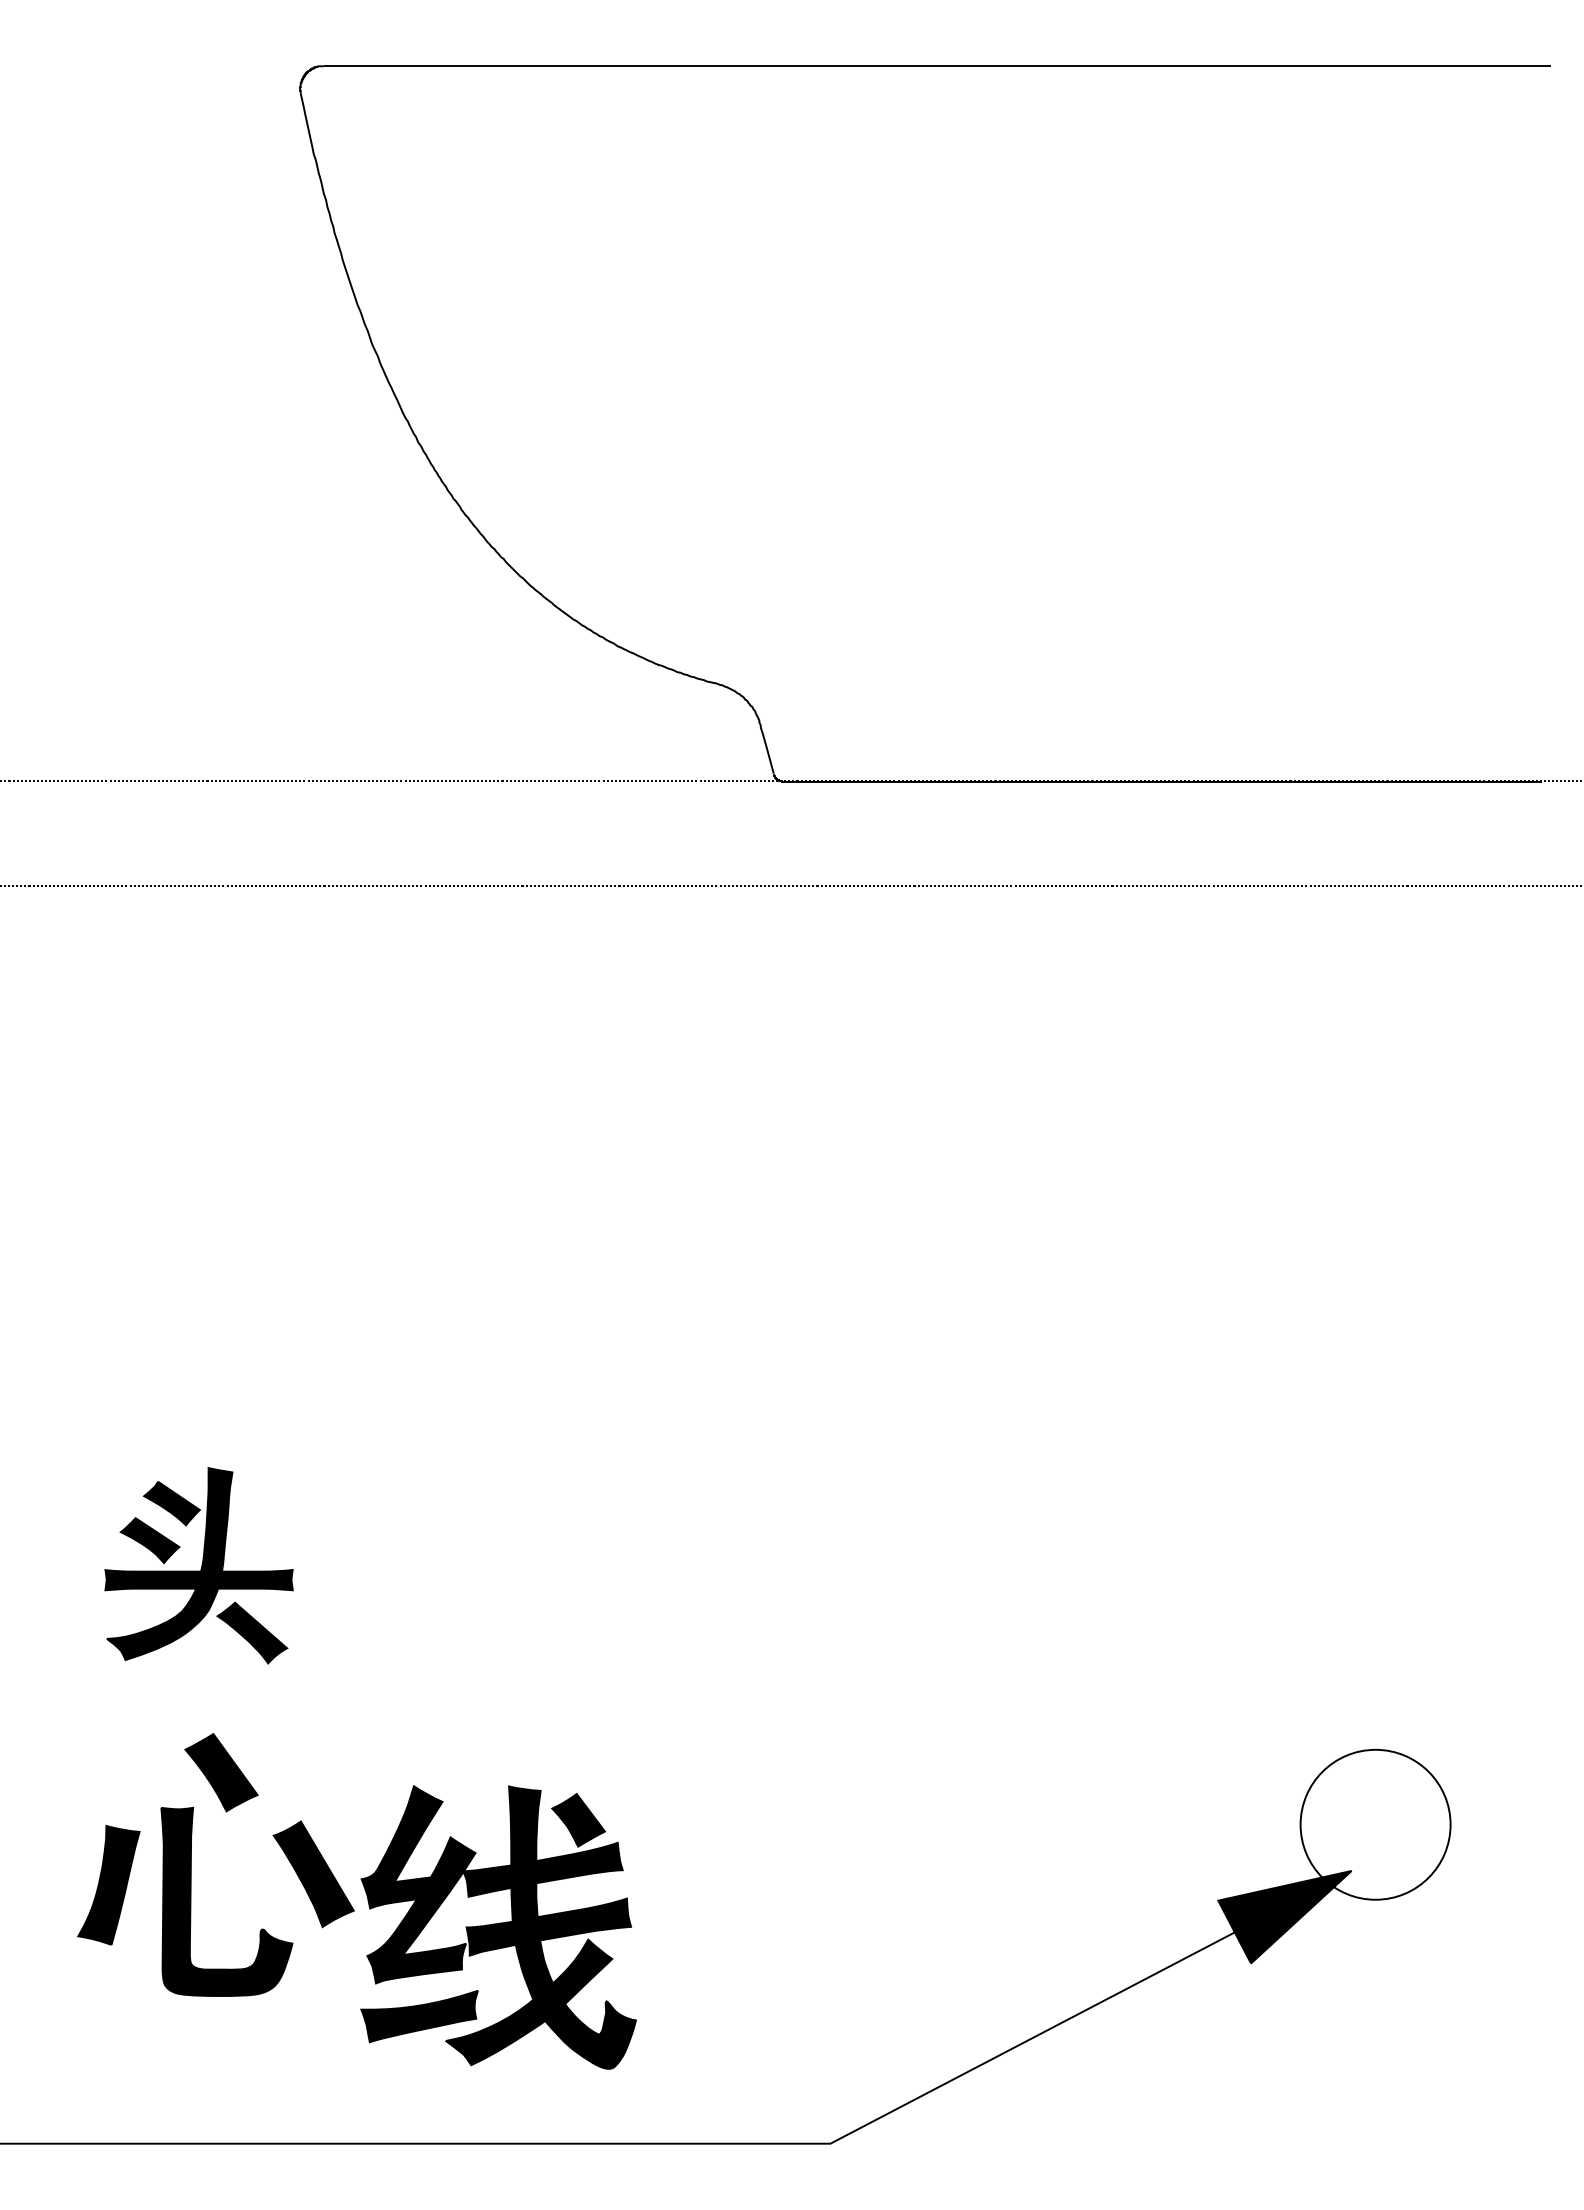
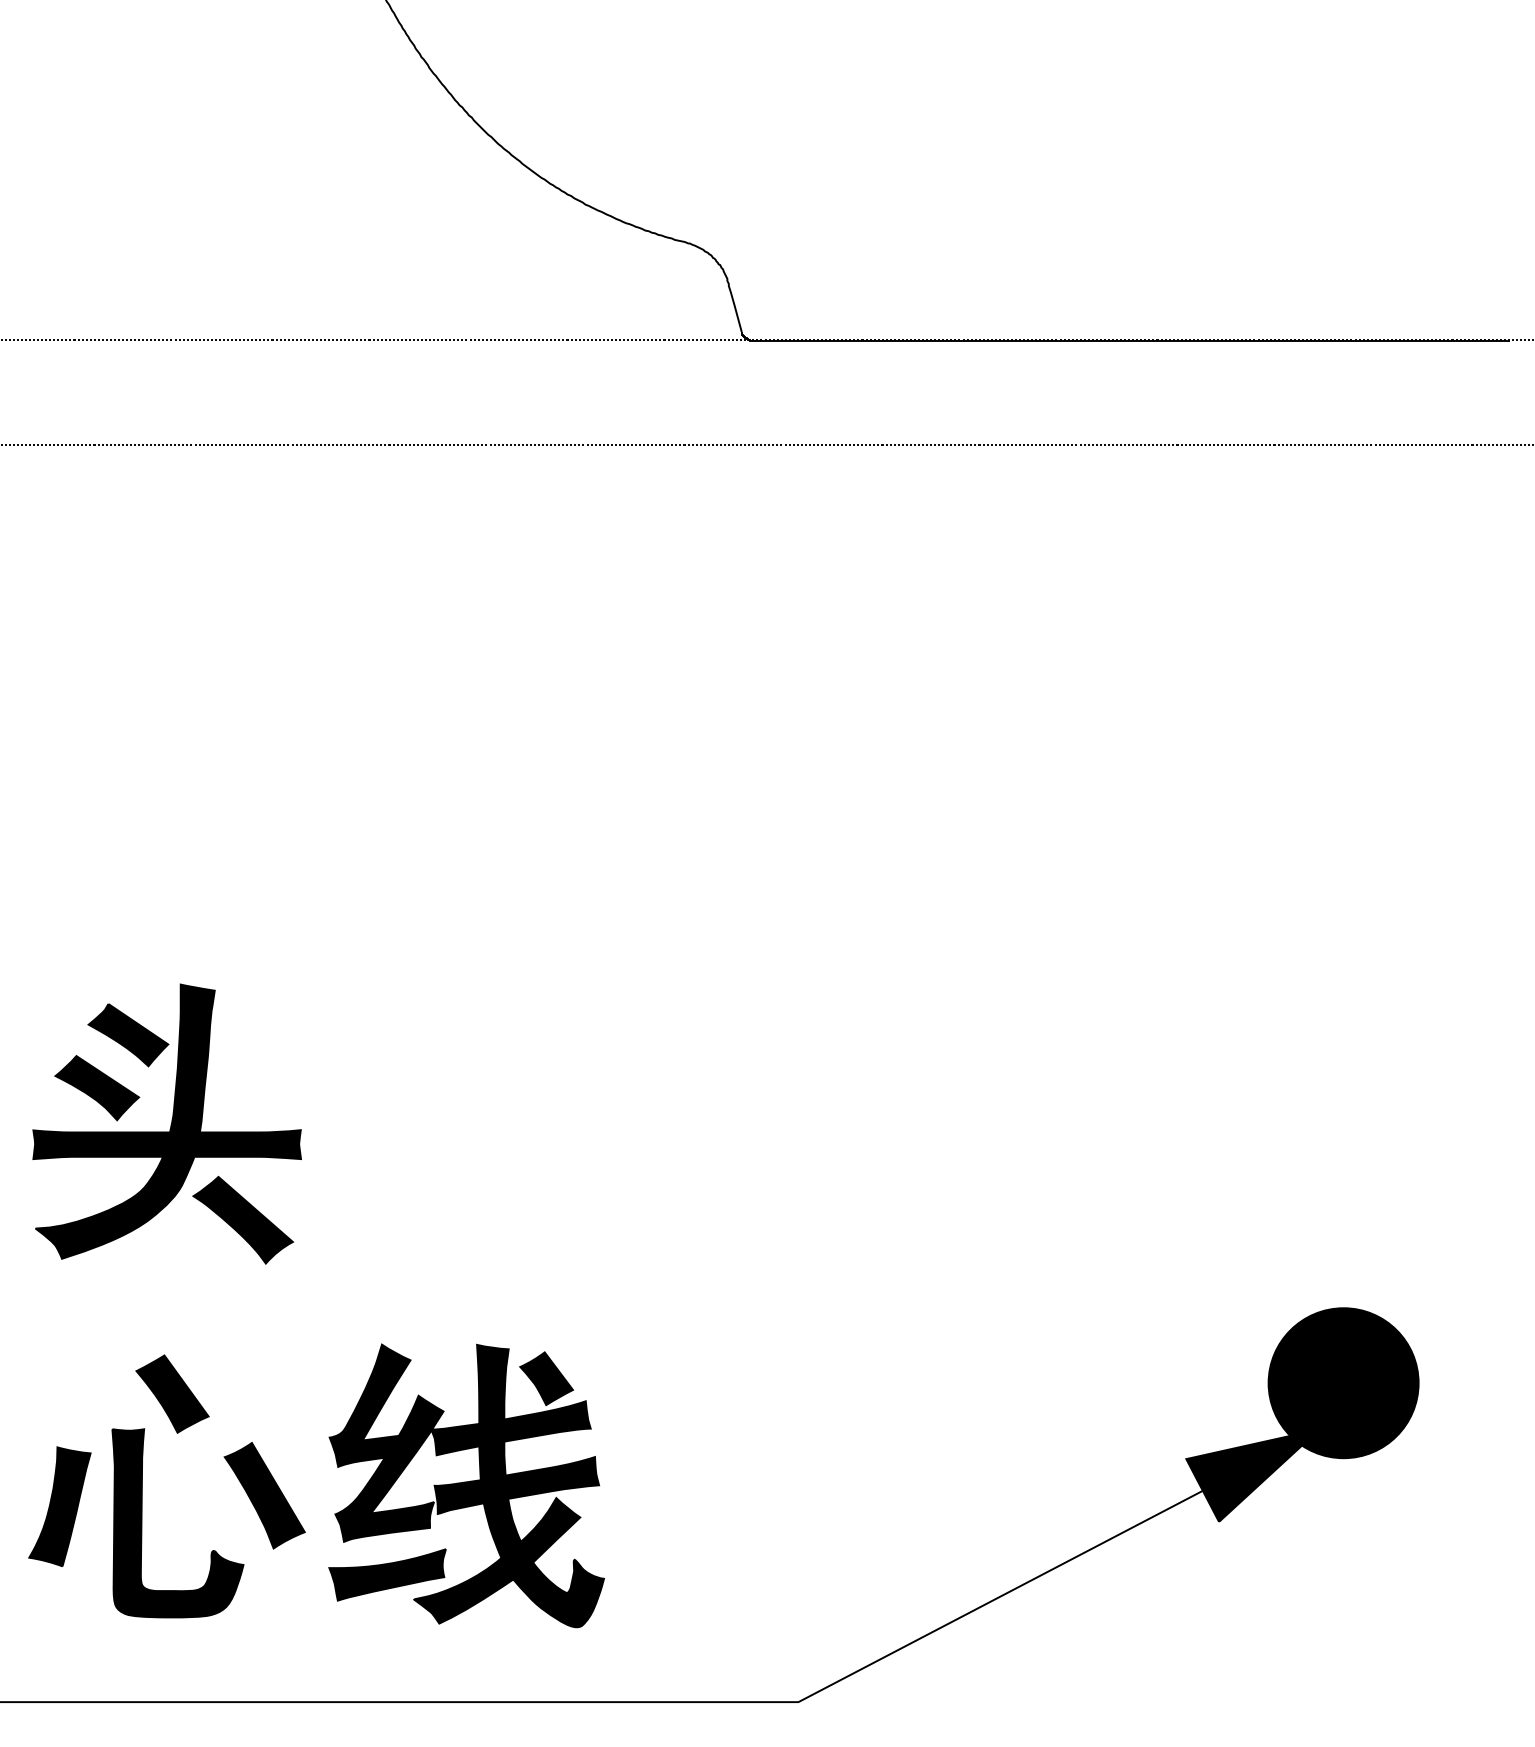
part: (198, 1565) -> (166, 1123), size x1.43
fill: (1375, 1824) -> (1343, 1382), added
part: (191, 1864) -> (142, 1485), moved

